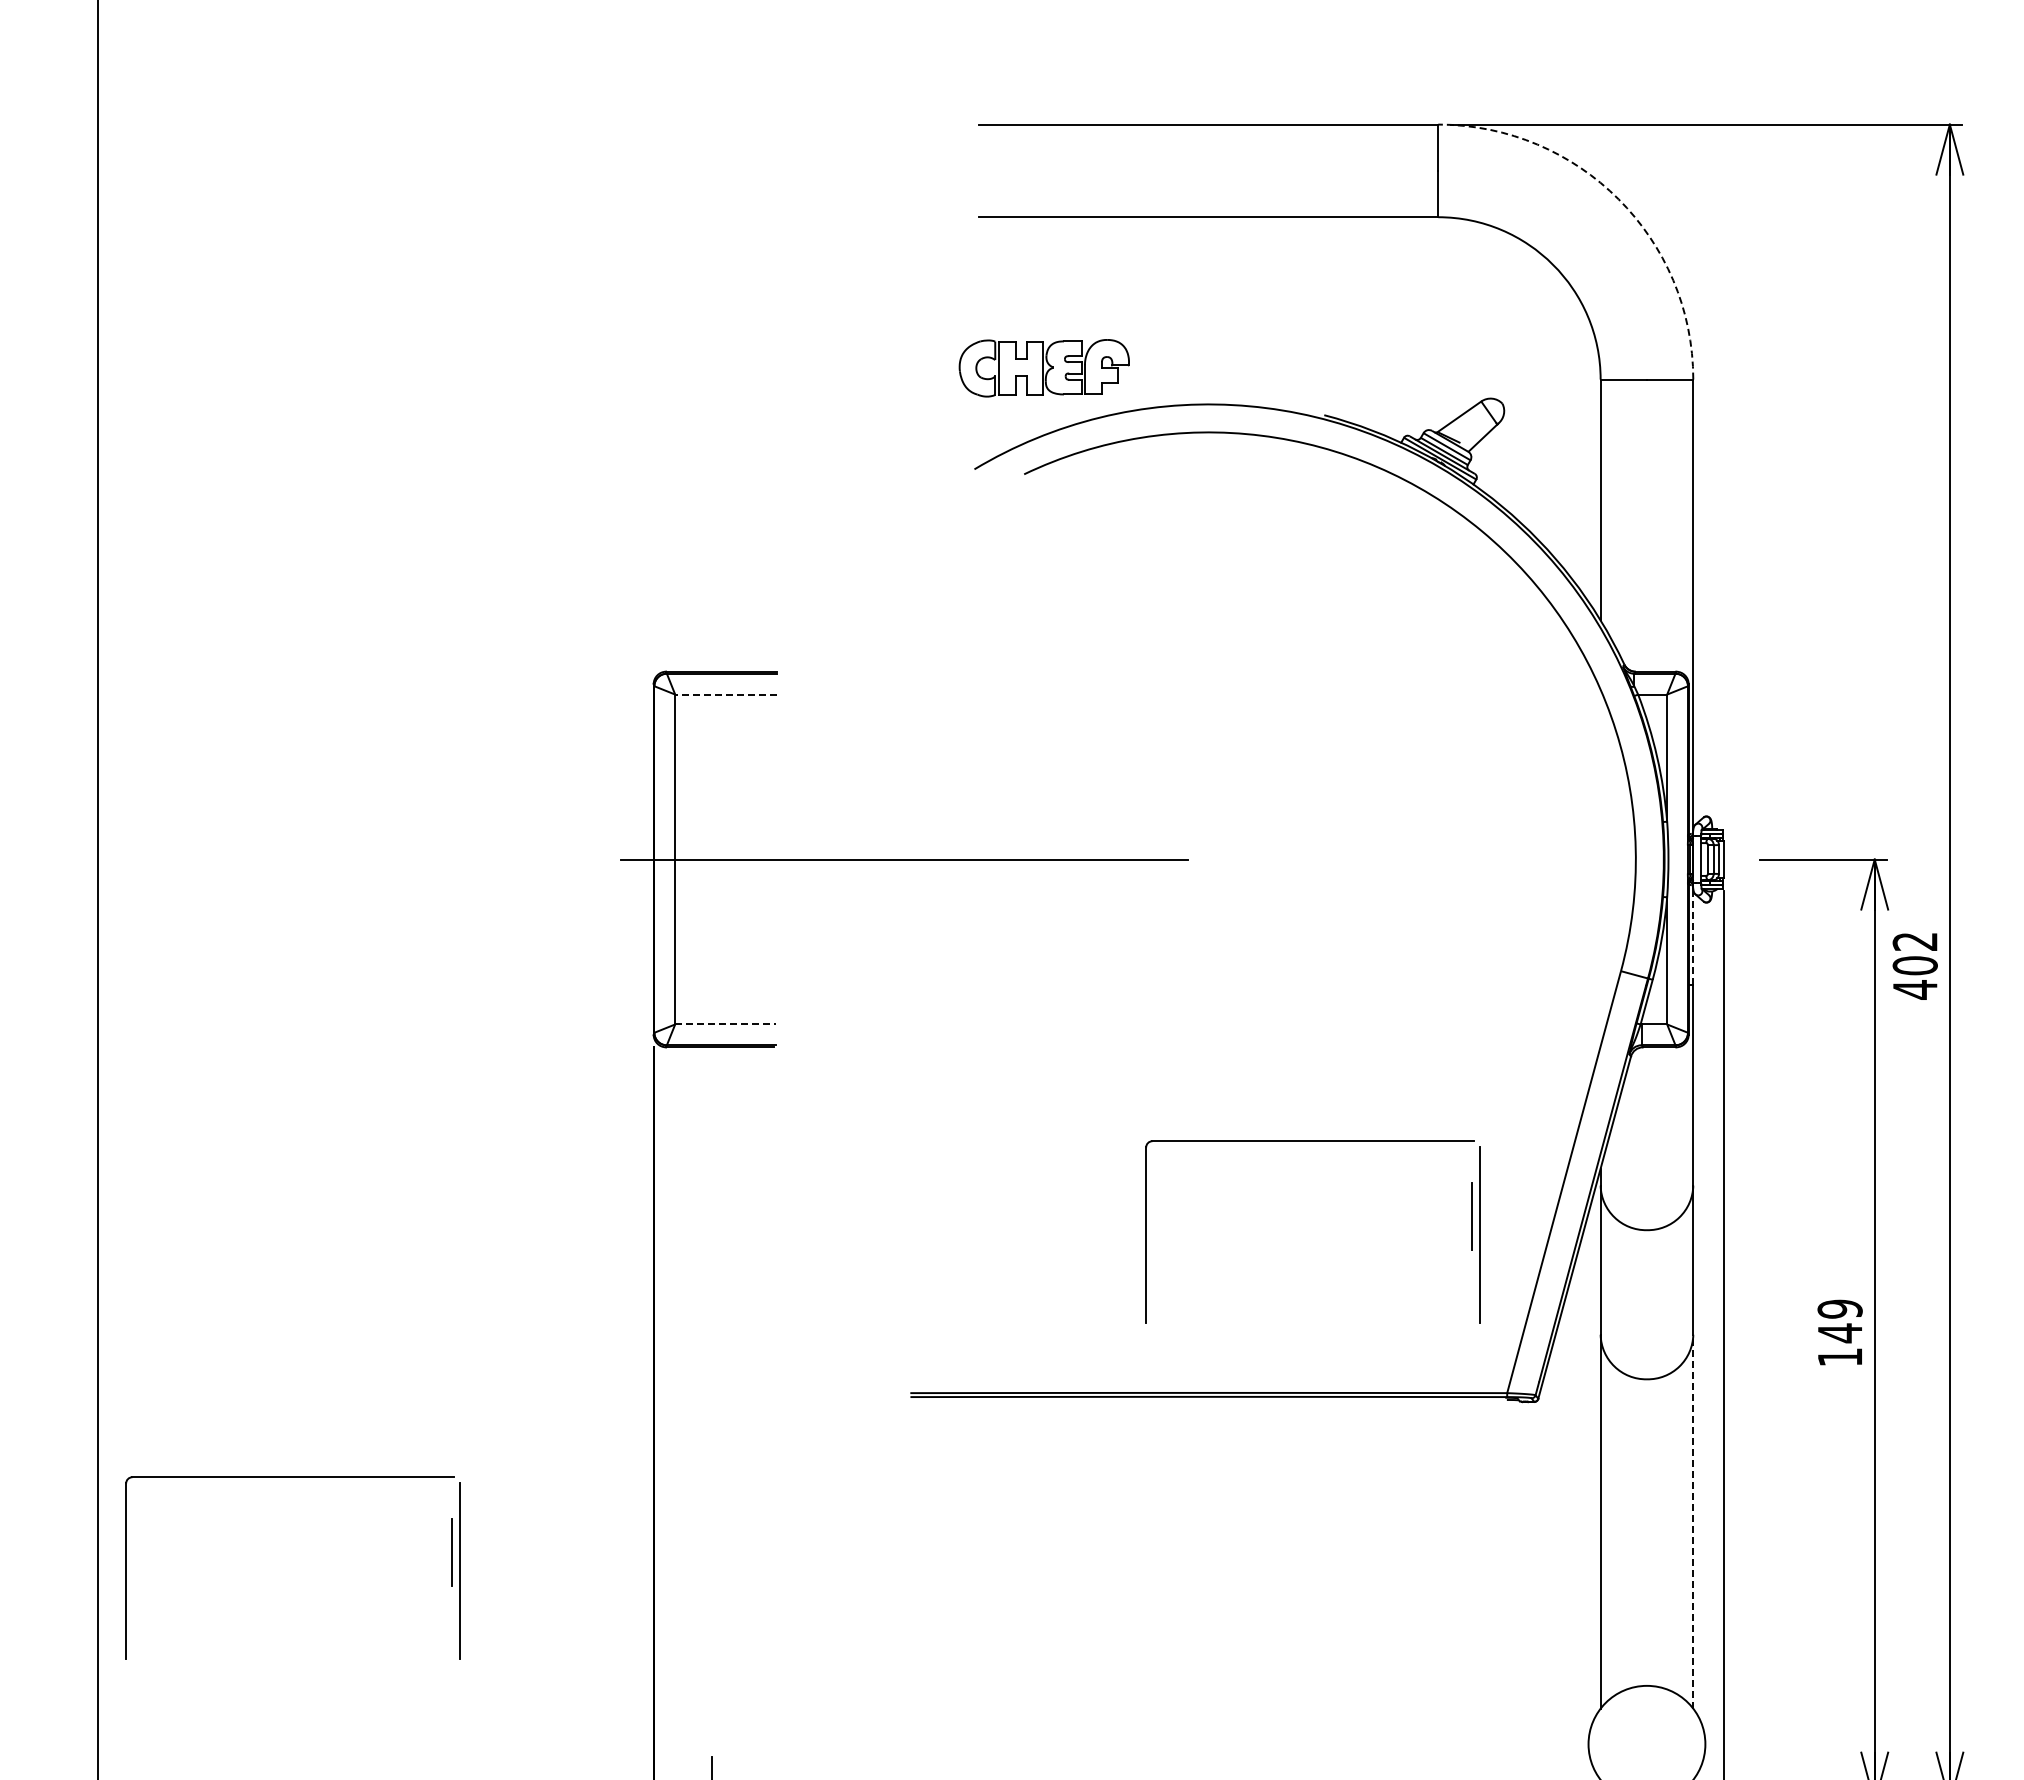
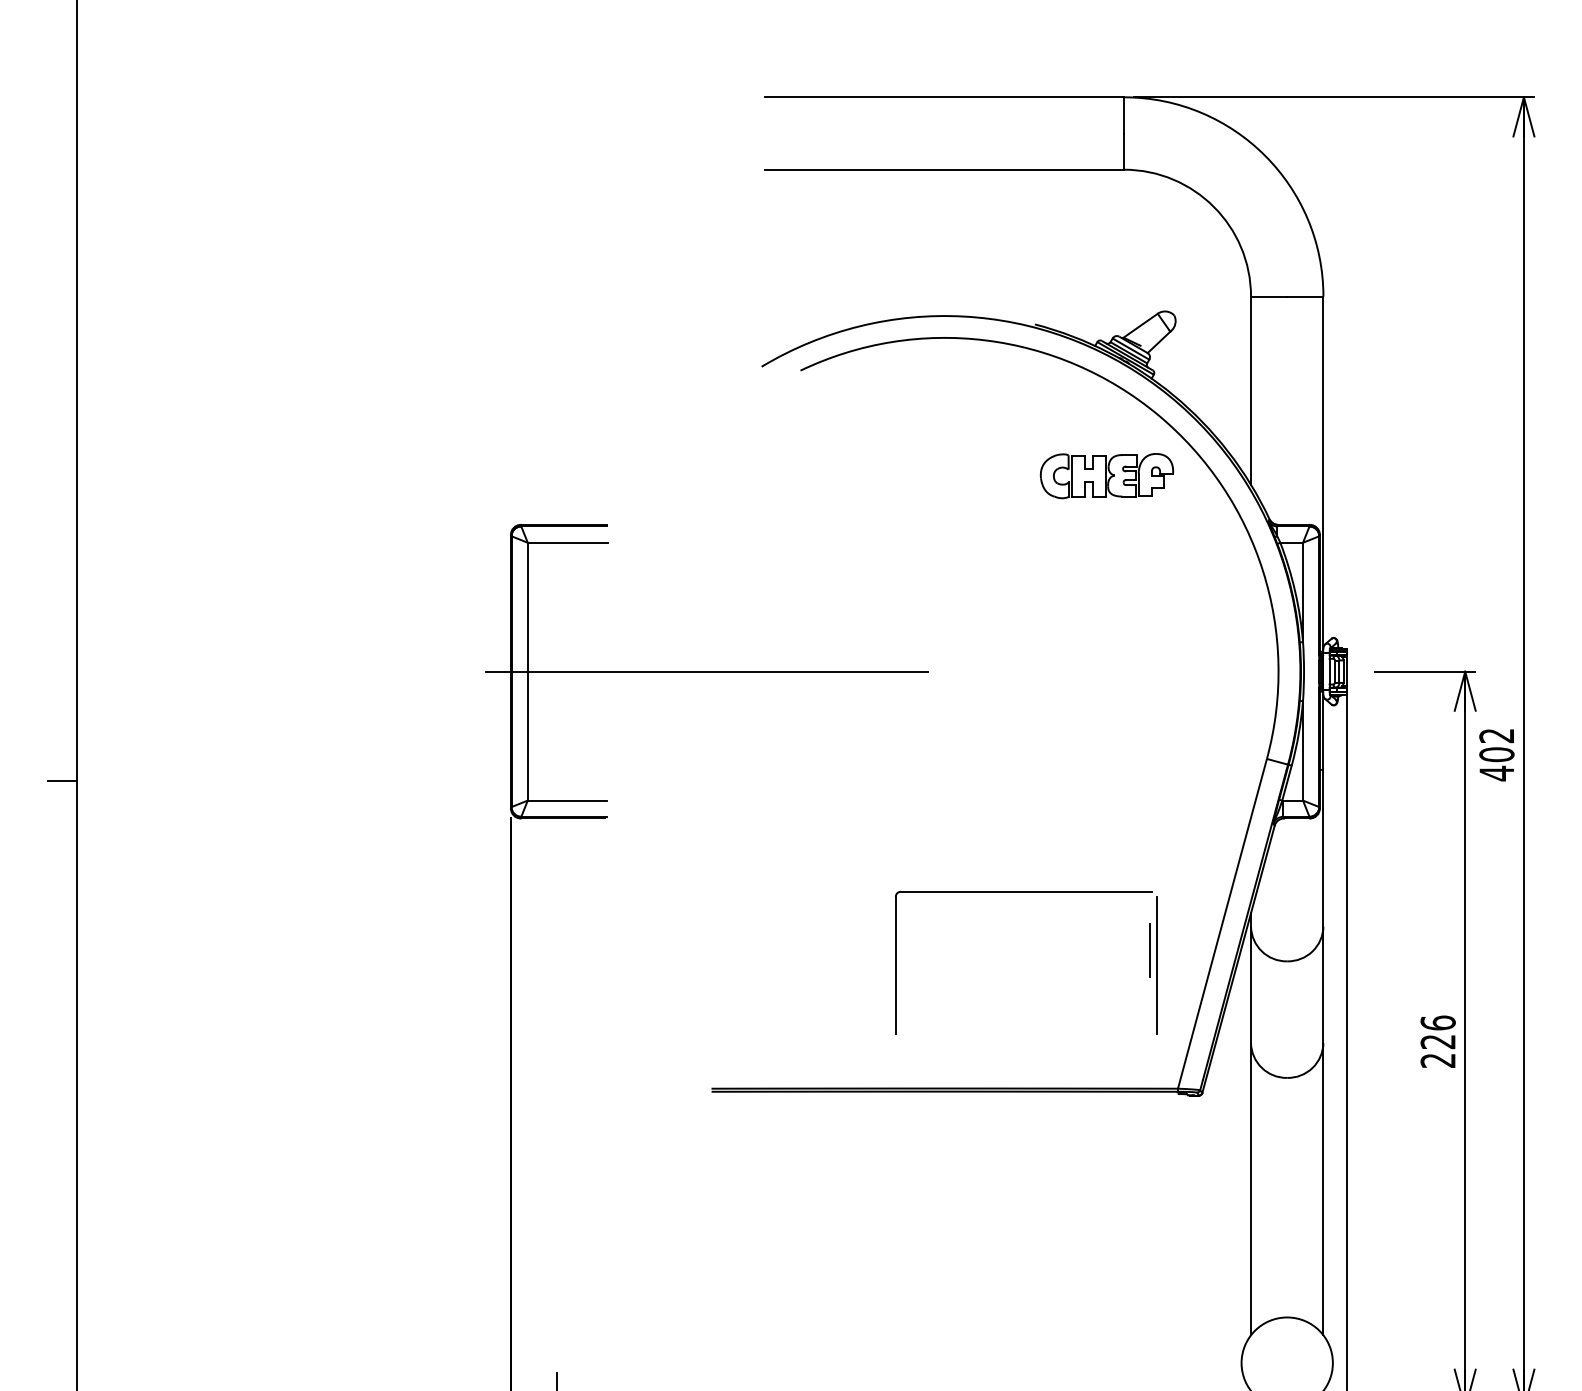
arc: (1618, 199) -> (1264, 155), dashed -> solid
part: (1043, 368) -> (1106, 476), moved
line: (725, 694) -> (567, 542), dashed -> solid
line: (1693, 936) -> (1323, 731), dashed -> solid
line: (79, 999) -> (62, 781), added
line: (726, 1024) -> (567, 800), dashed -> solid
text: (1839, 1332) -> (1437, 1041), 149 -> 226
part: (292, 1477) -> (228, 1154), removed
line: (1693, 1521) -> (1323, 1189), dashed -> solid

